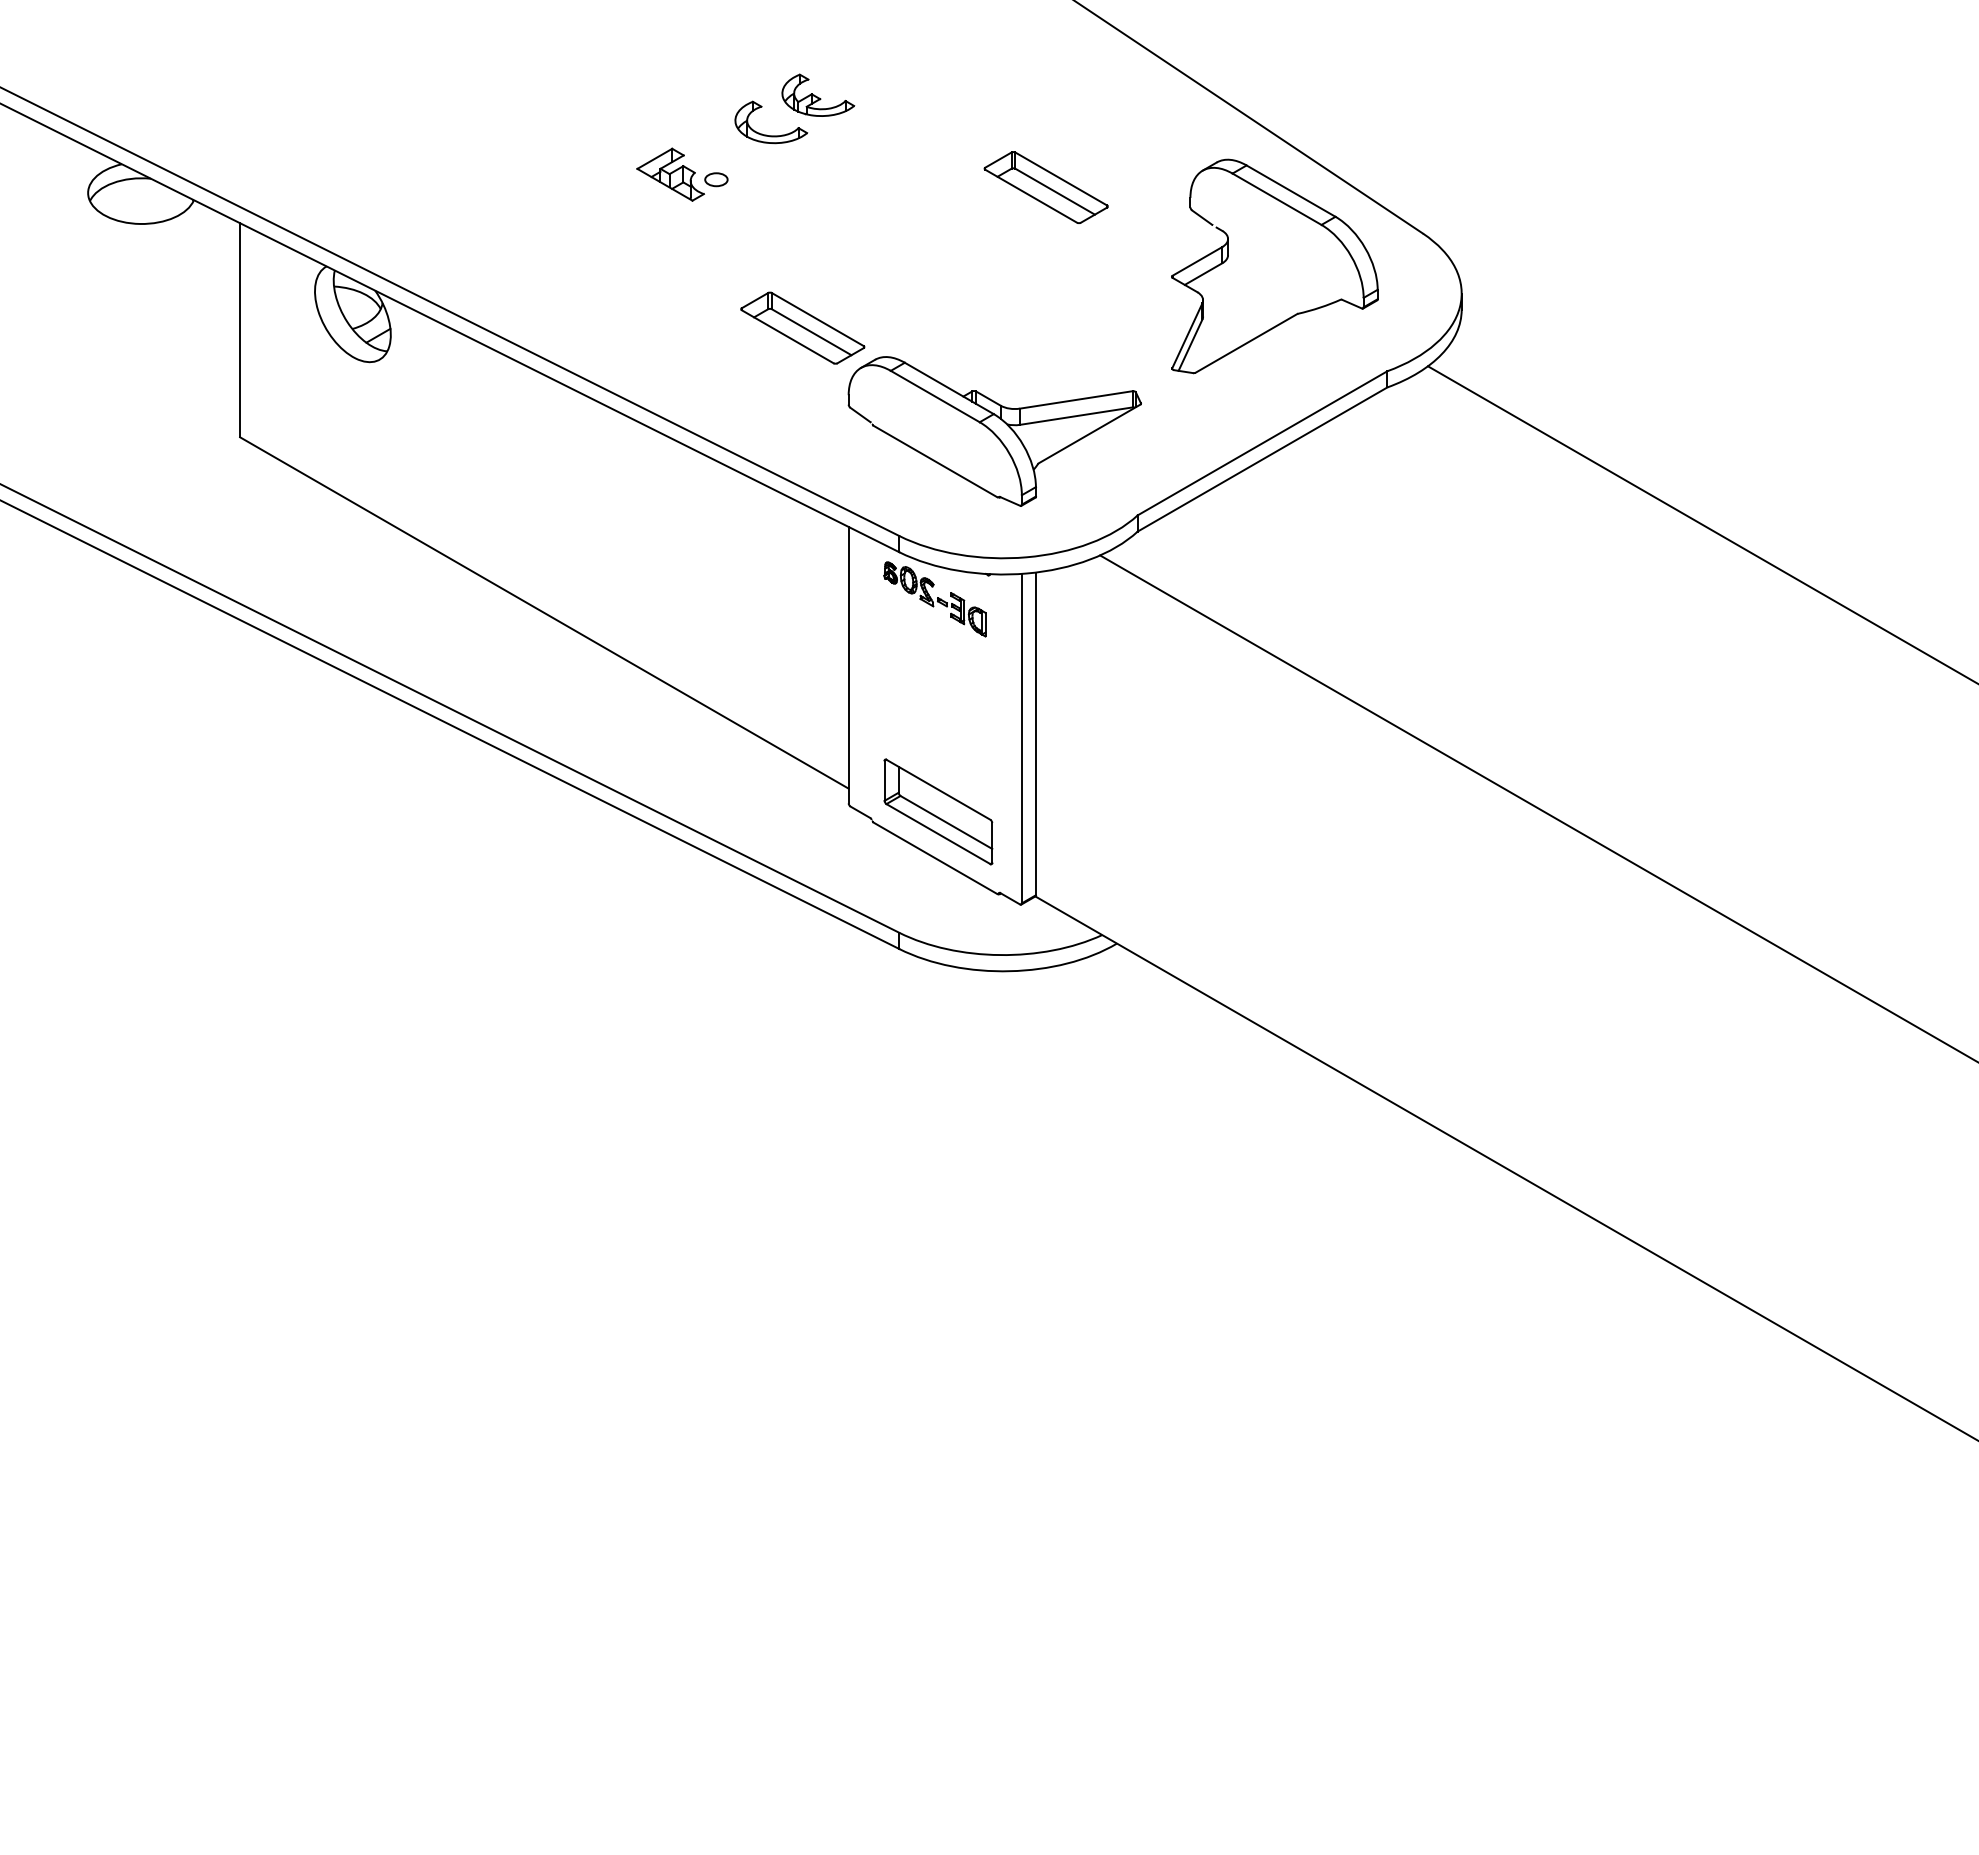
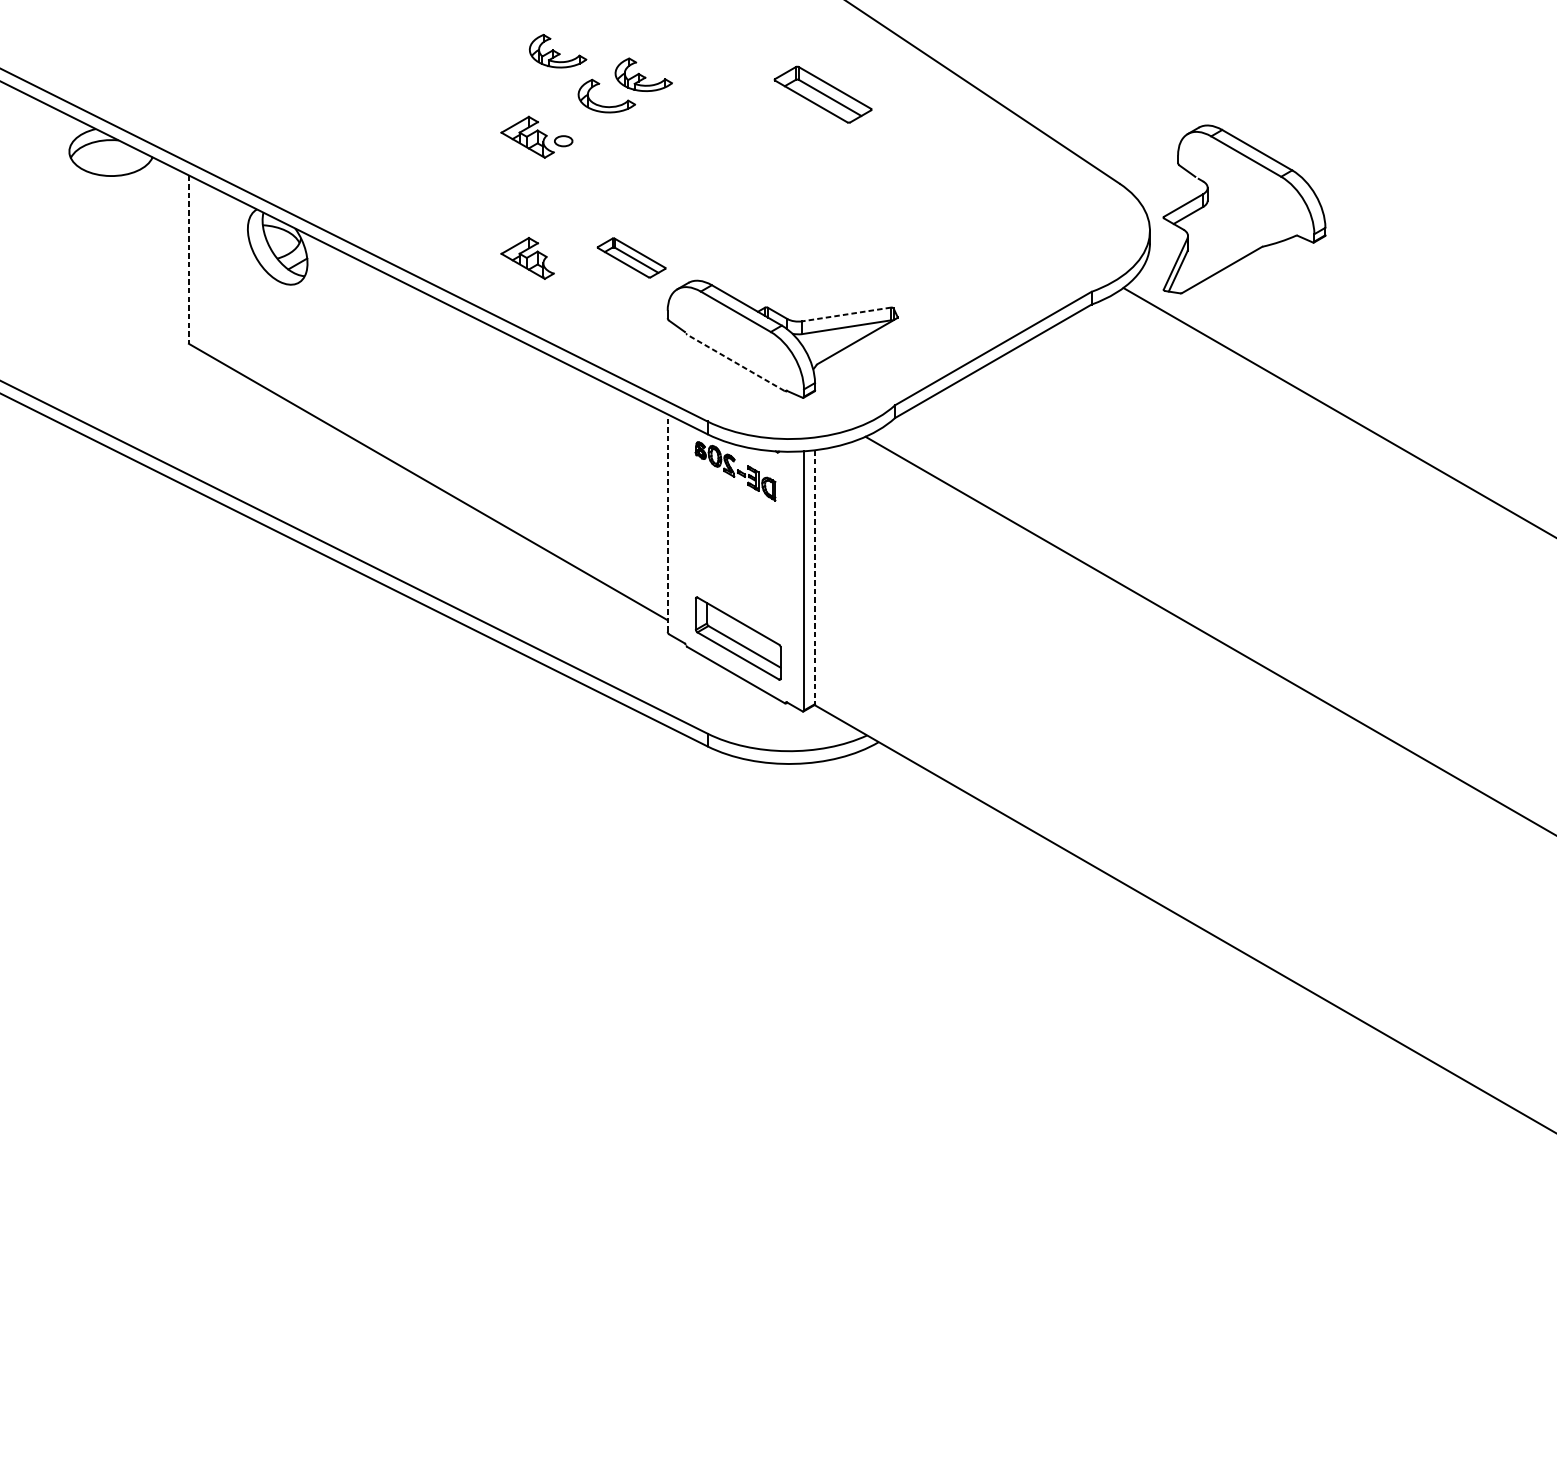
part: (709, 64) -> (558, 50), added
part: (1045, 187) -> (822, 94), moved
part: (1228, 258) -> (1208, 203), moved
part: (802, 327) -> (631, 257), size x0.7
part: (670, 328) -> (527, 258), added
line: (240, 330) -> (189, 259), solid -> dashed
line: (1075, 400) -> (846, 314), solid -> dashed
line: (934, 461) -> (735, 362), solid -> dashed
line: (848, 664) -> (667, 522), solid -> dashed
line: (1035, 734) -> (814, 577), solid -> dashed

